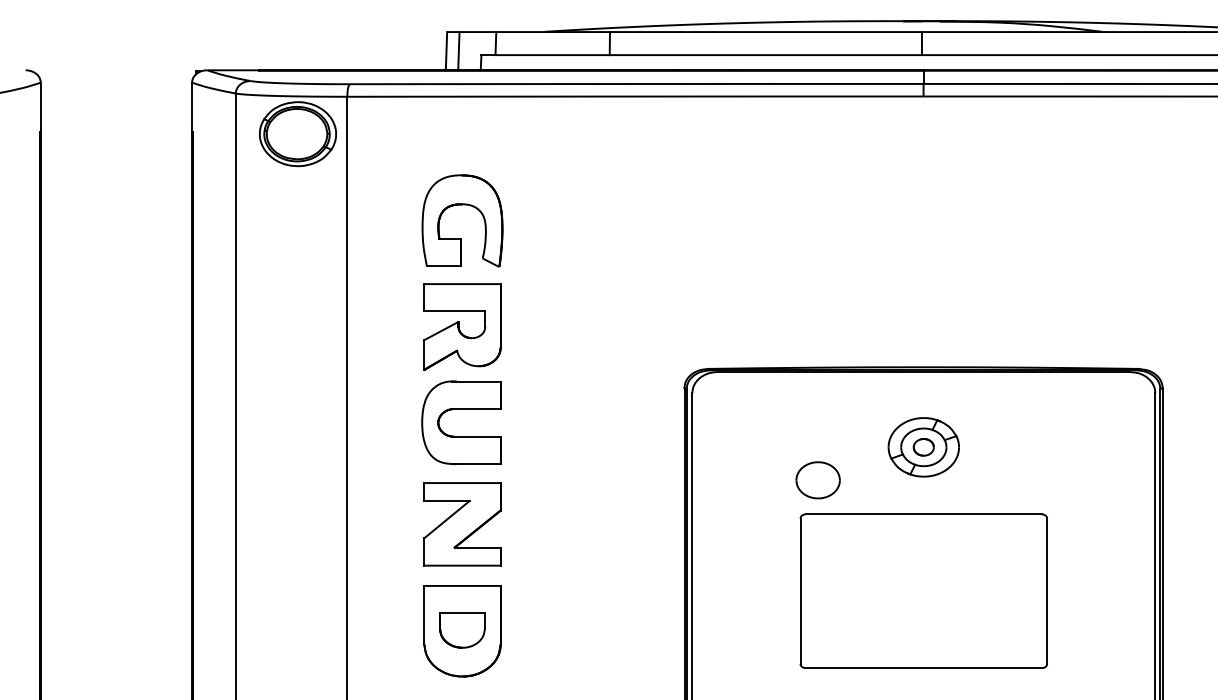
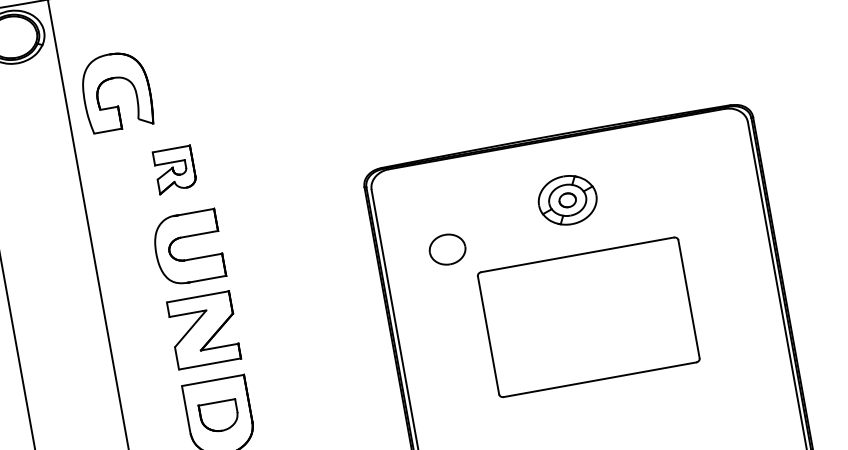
part: (462, 205) -> (114, 78), moved
part: (462, 326) -> (175, 169), size x0.6
part: (817, 480) -> (447, 249), moved

